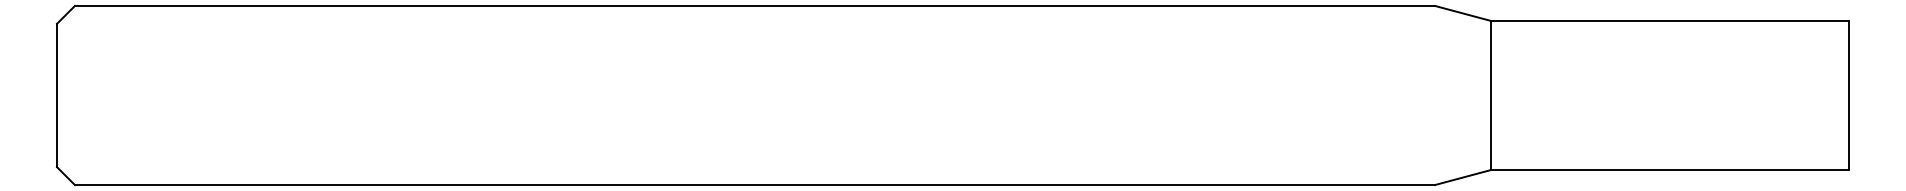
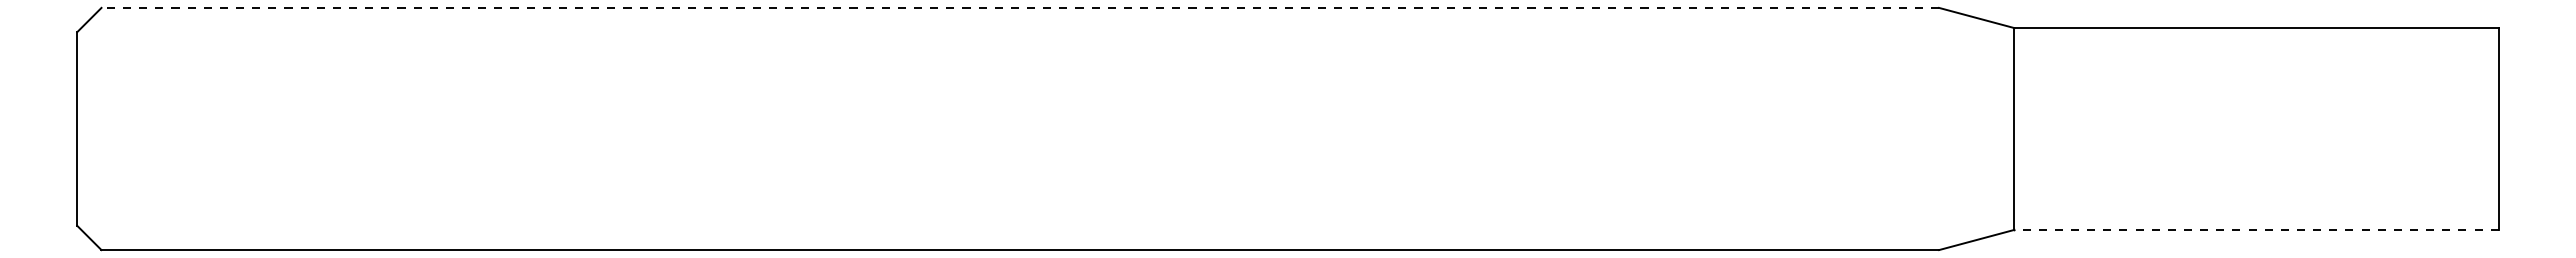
line: (755, 5) -> (1020, 7), solid -> dashed
line: (1669, 169) -> (2256, 229), solid -> dashed

